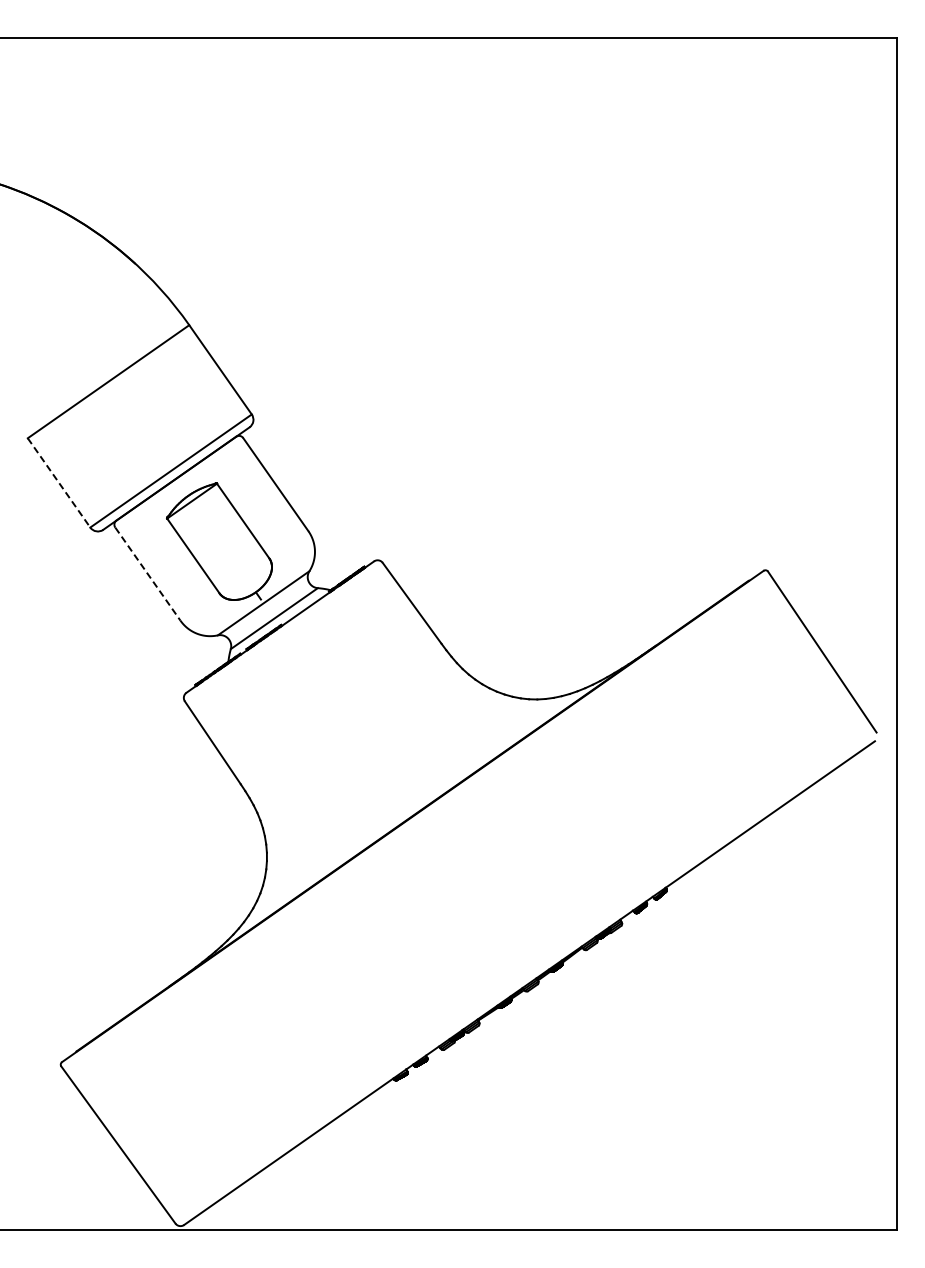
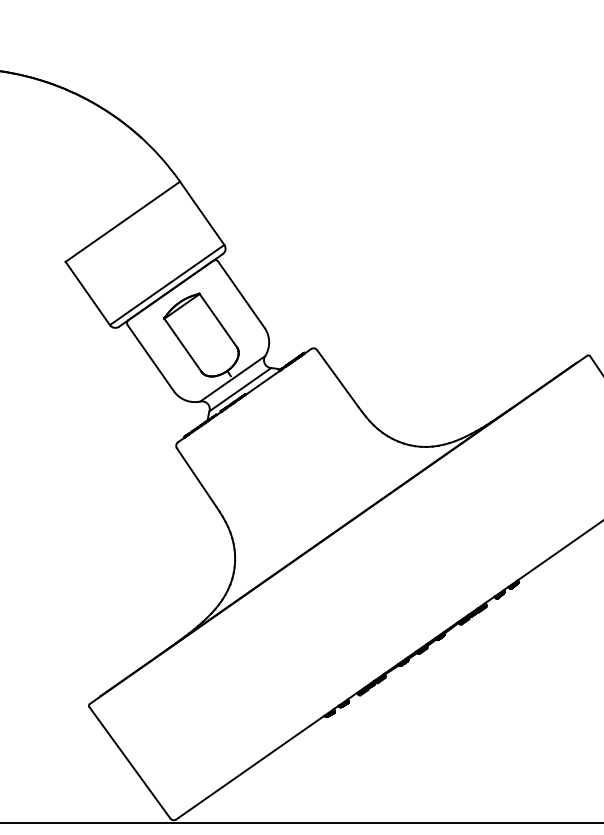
line: (59, 483) -> (88, 293), dashed -> solid
line: (147, 574) -> (150, 358), dashed -> solid

